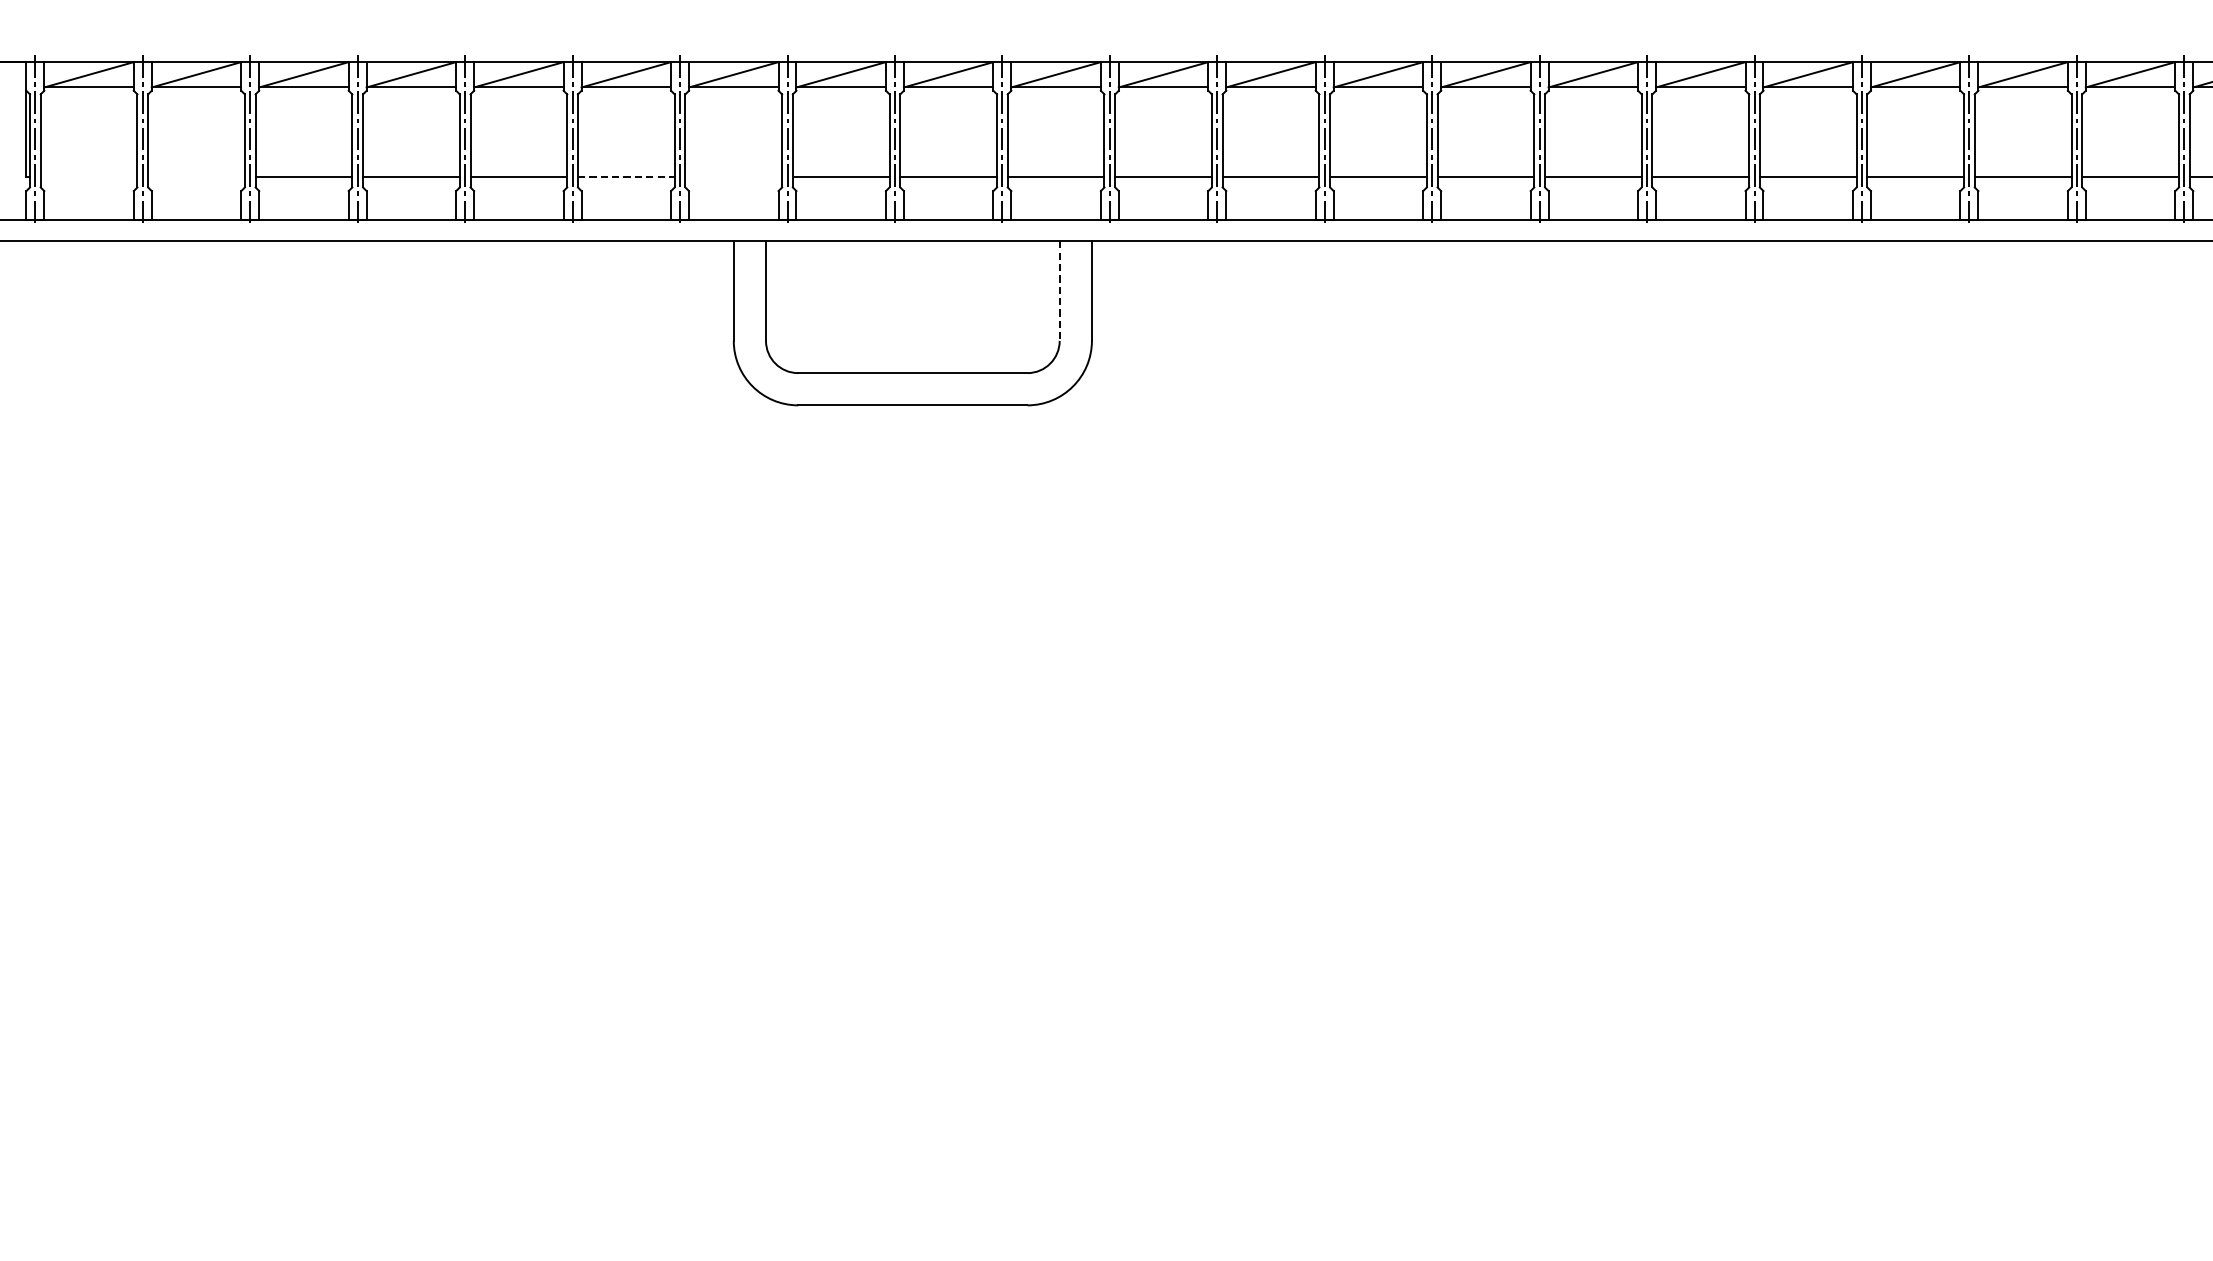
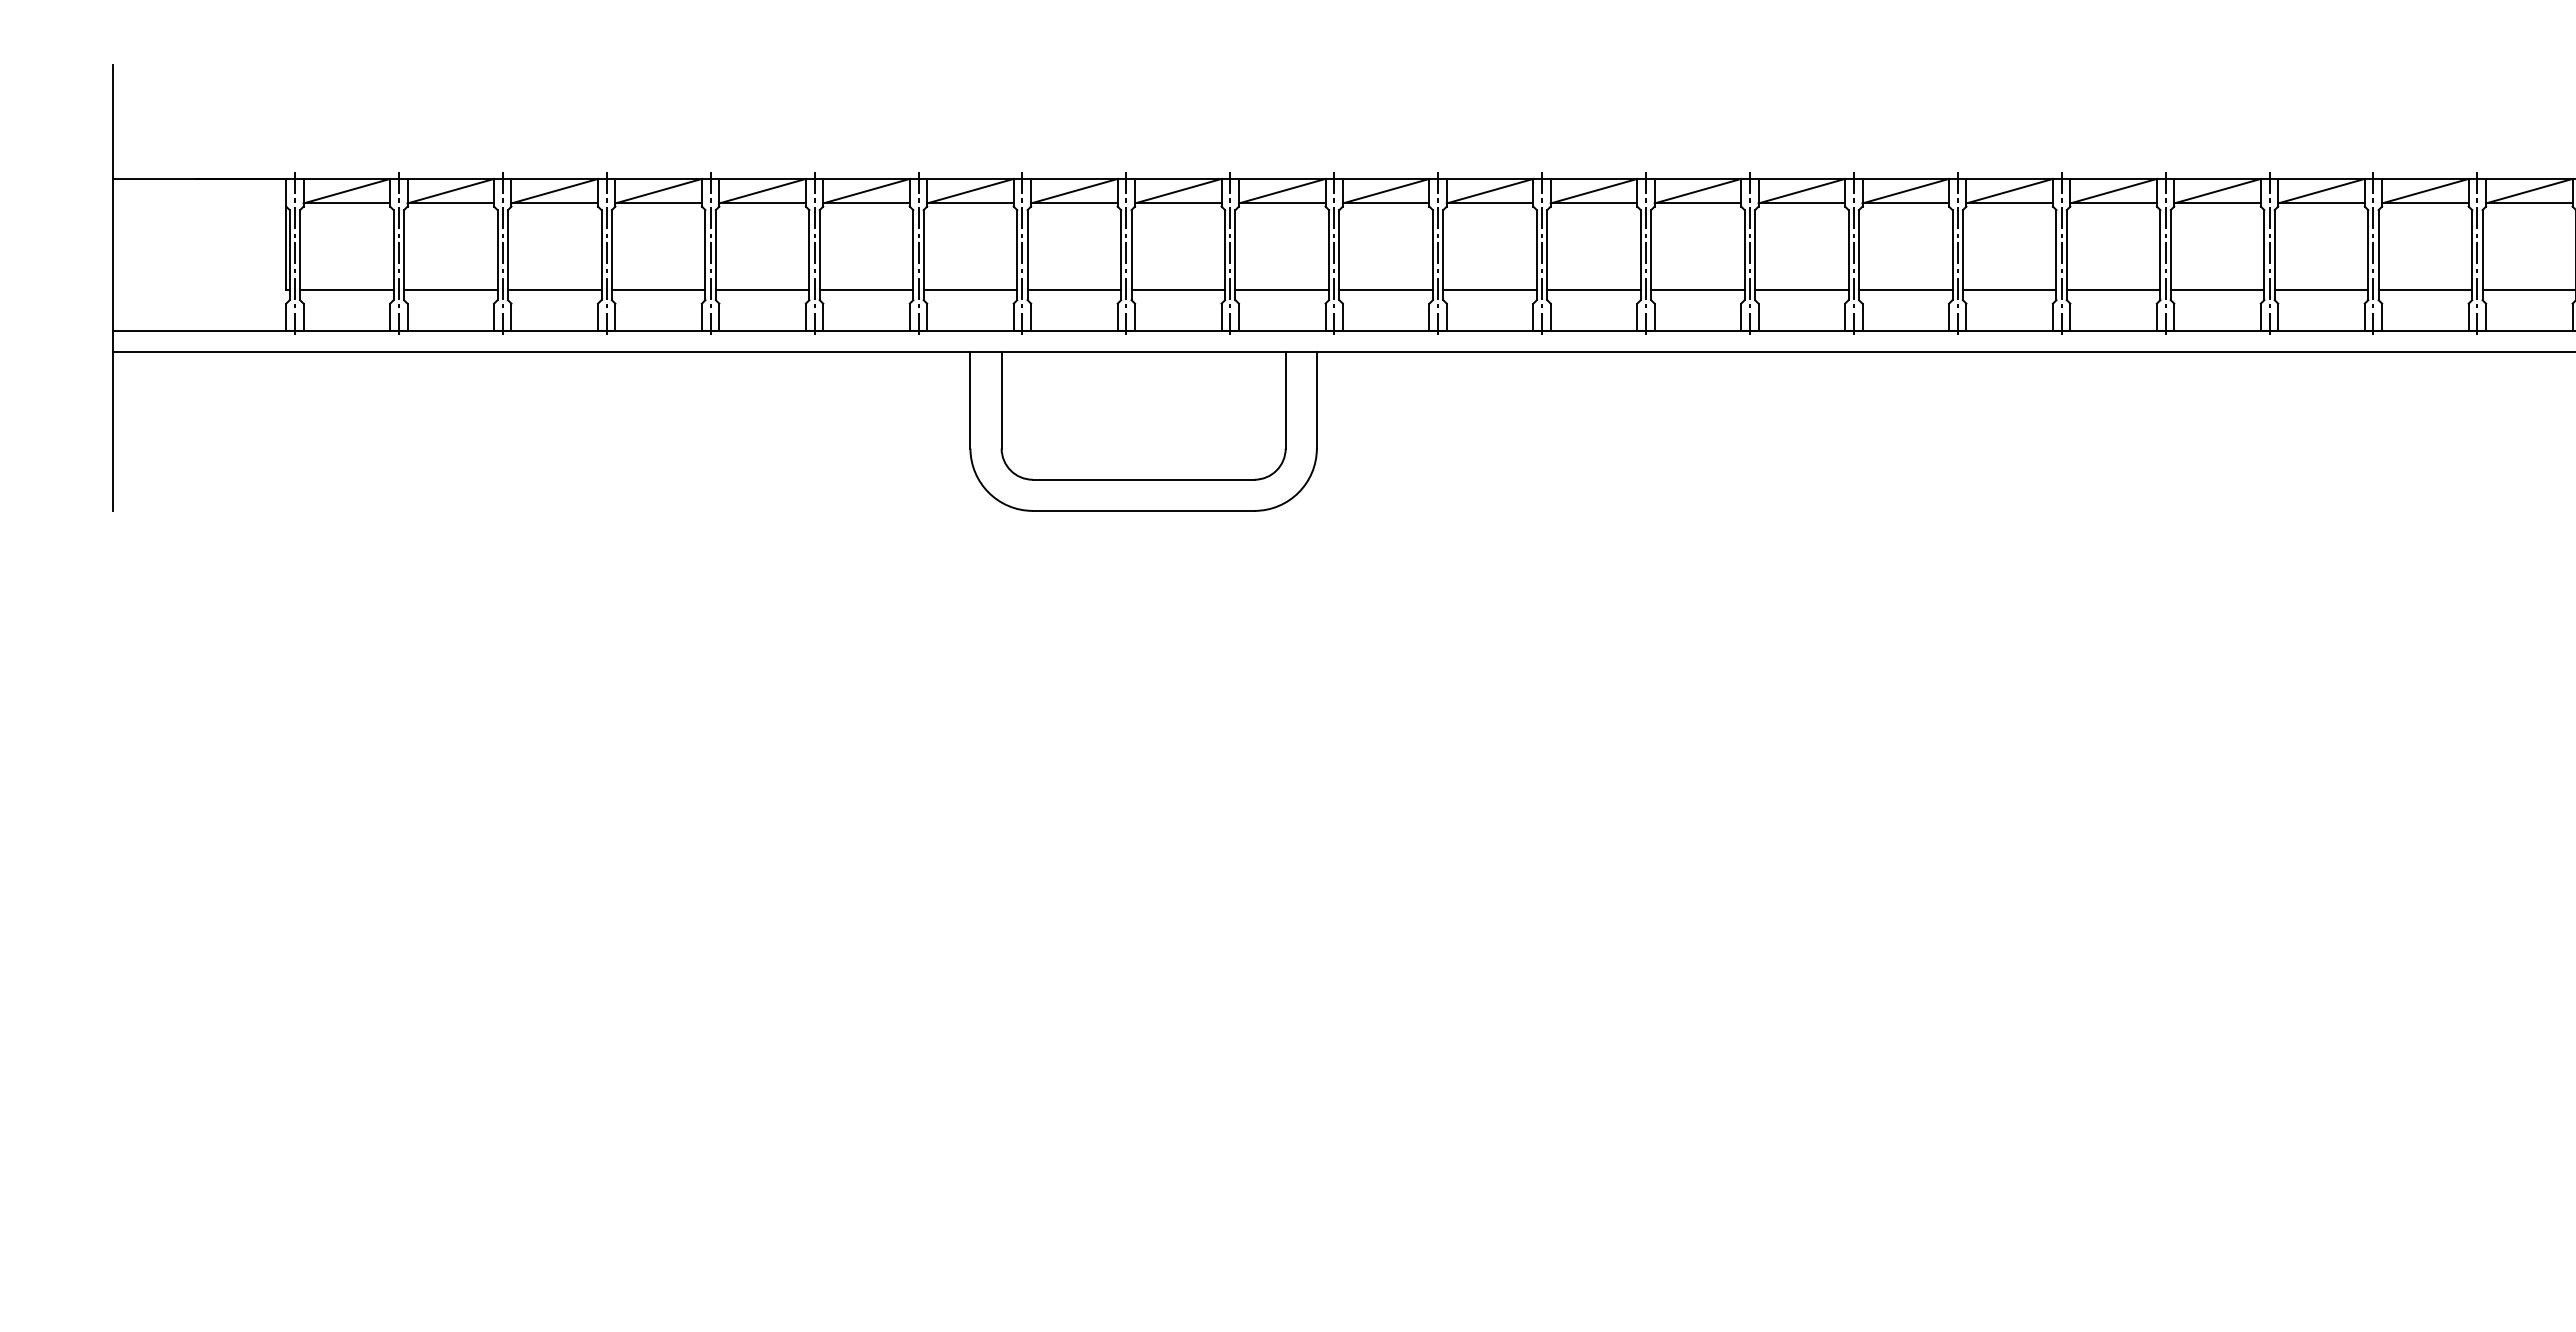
line: (88, 176) -> (346, 289), added
line: (196, 176) -> (450, 289), added
line: (626, 176) -> (866, 289), dashed -> solid
line: (733, 176) -> (970, 289), added
line: (1059, 291) -> (1285, 400), dashed -> solid

